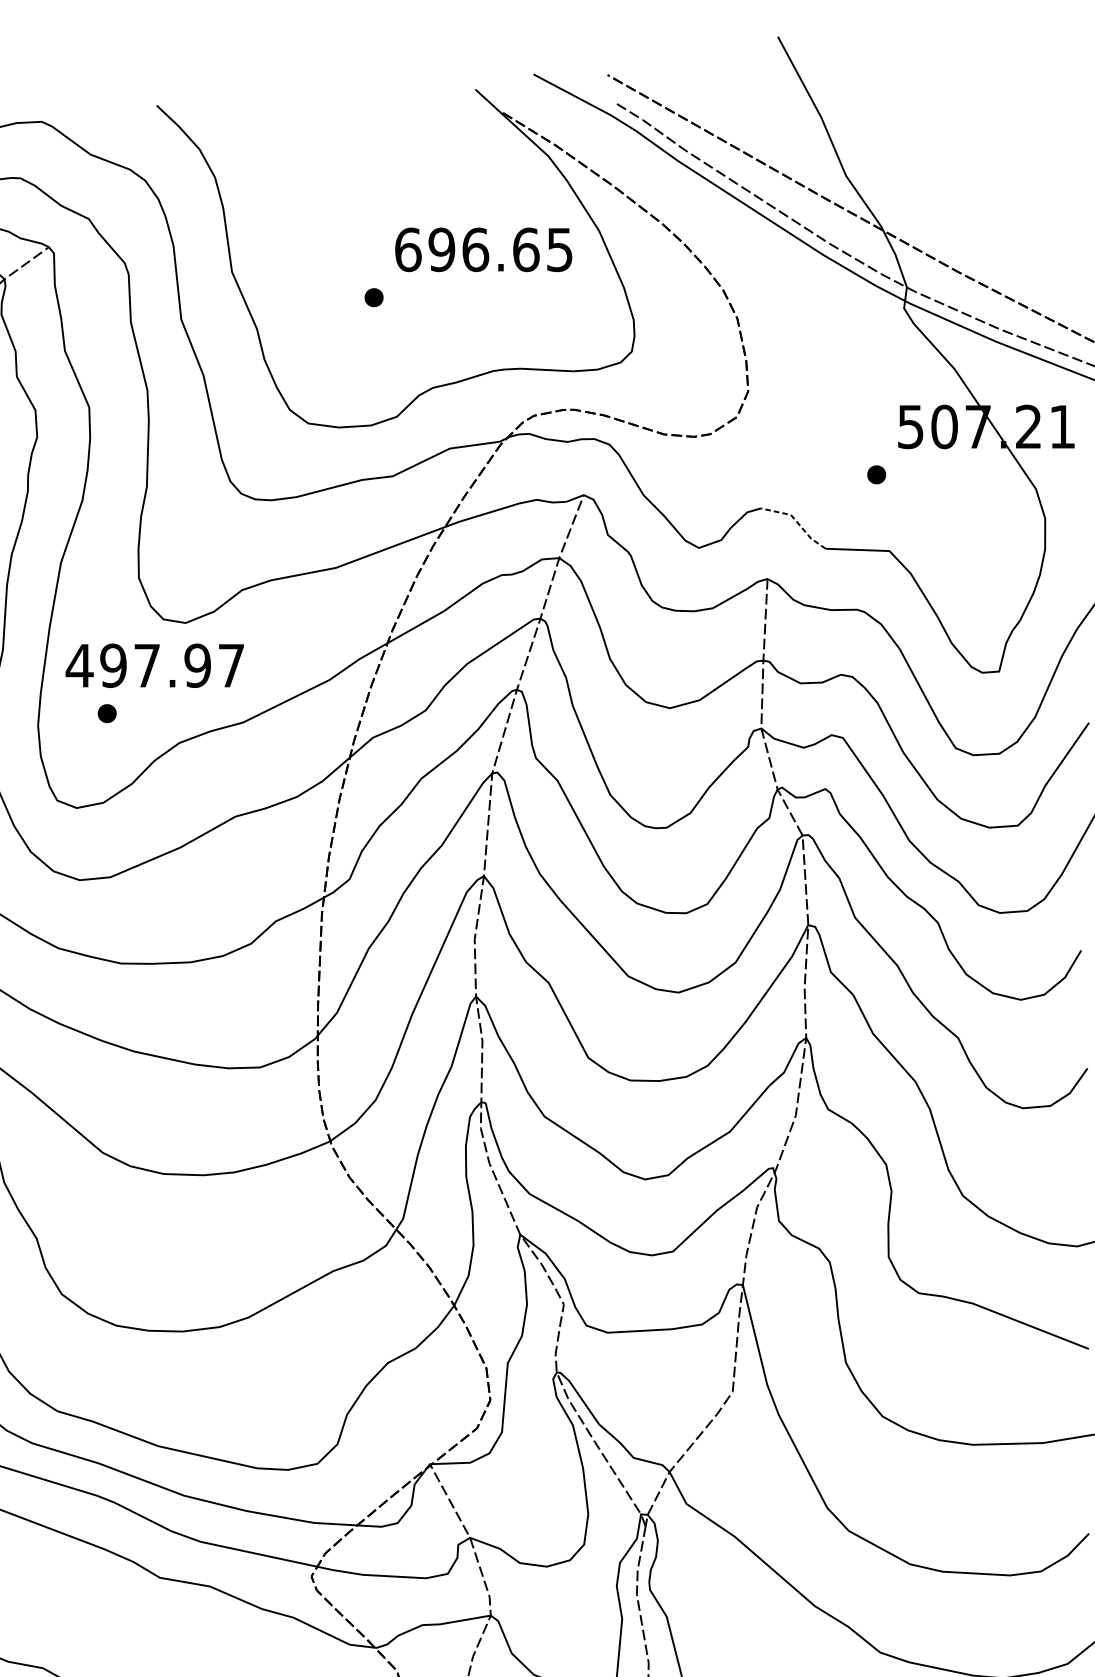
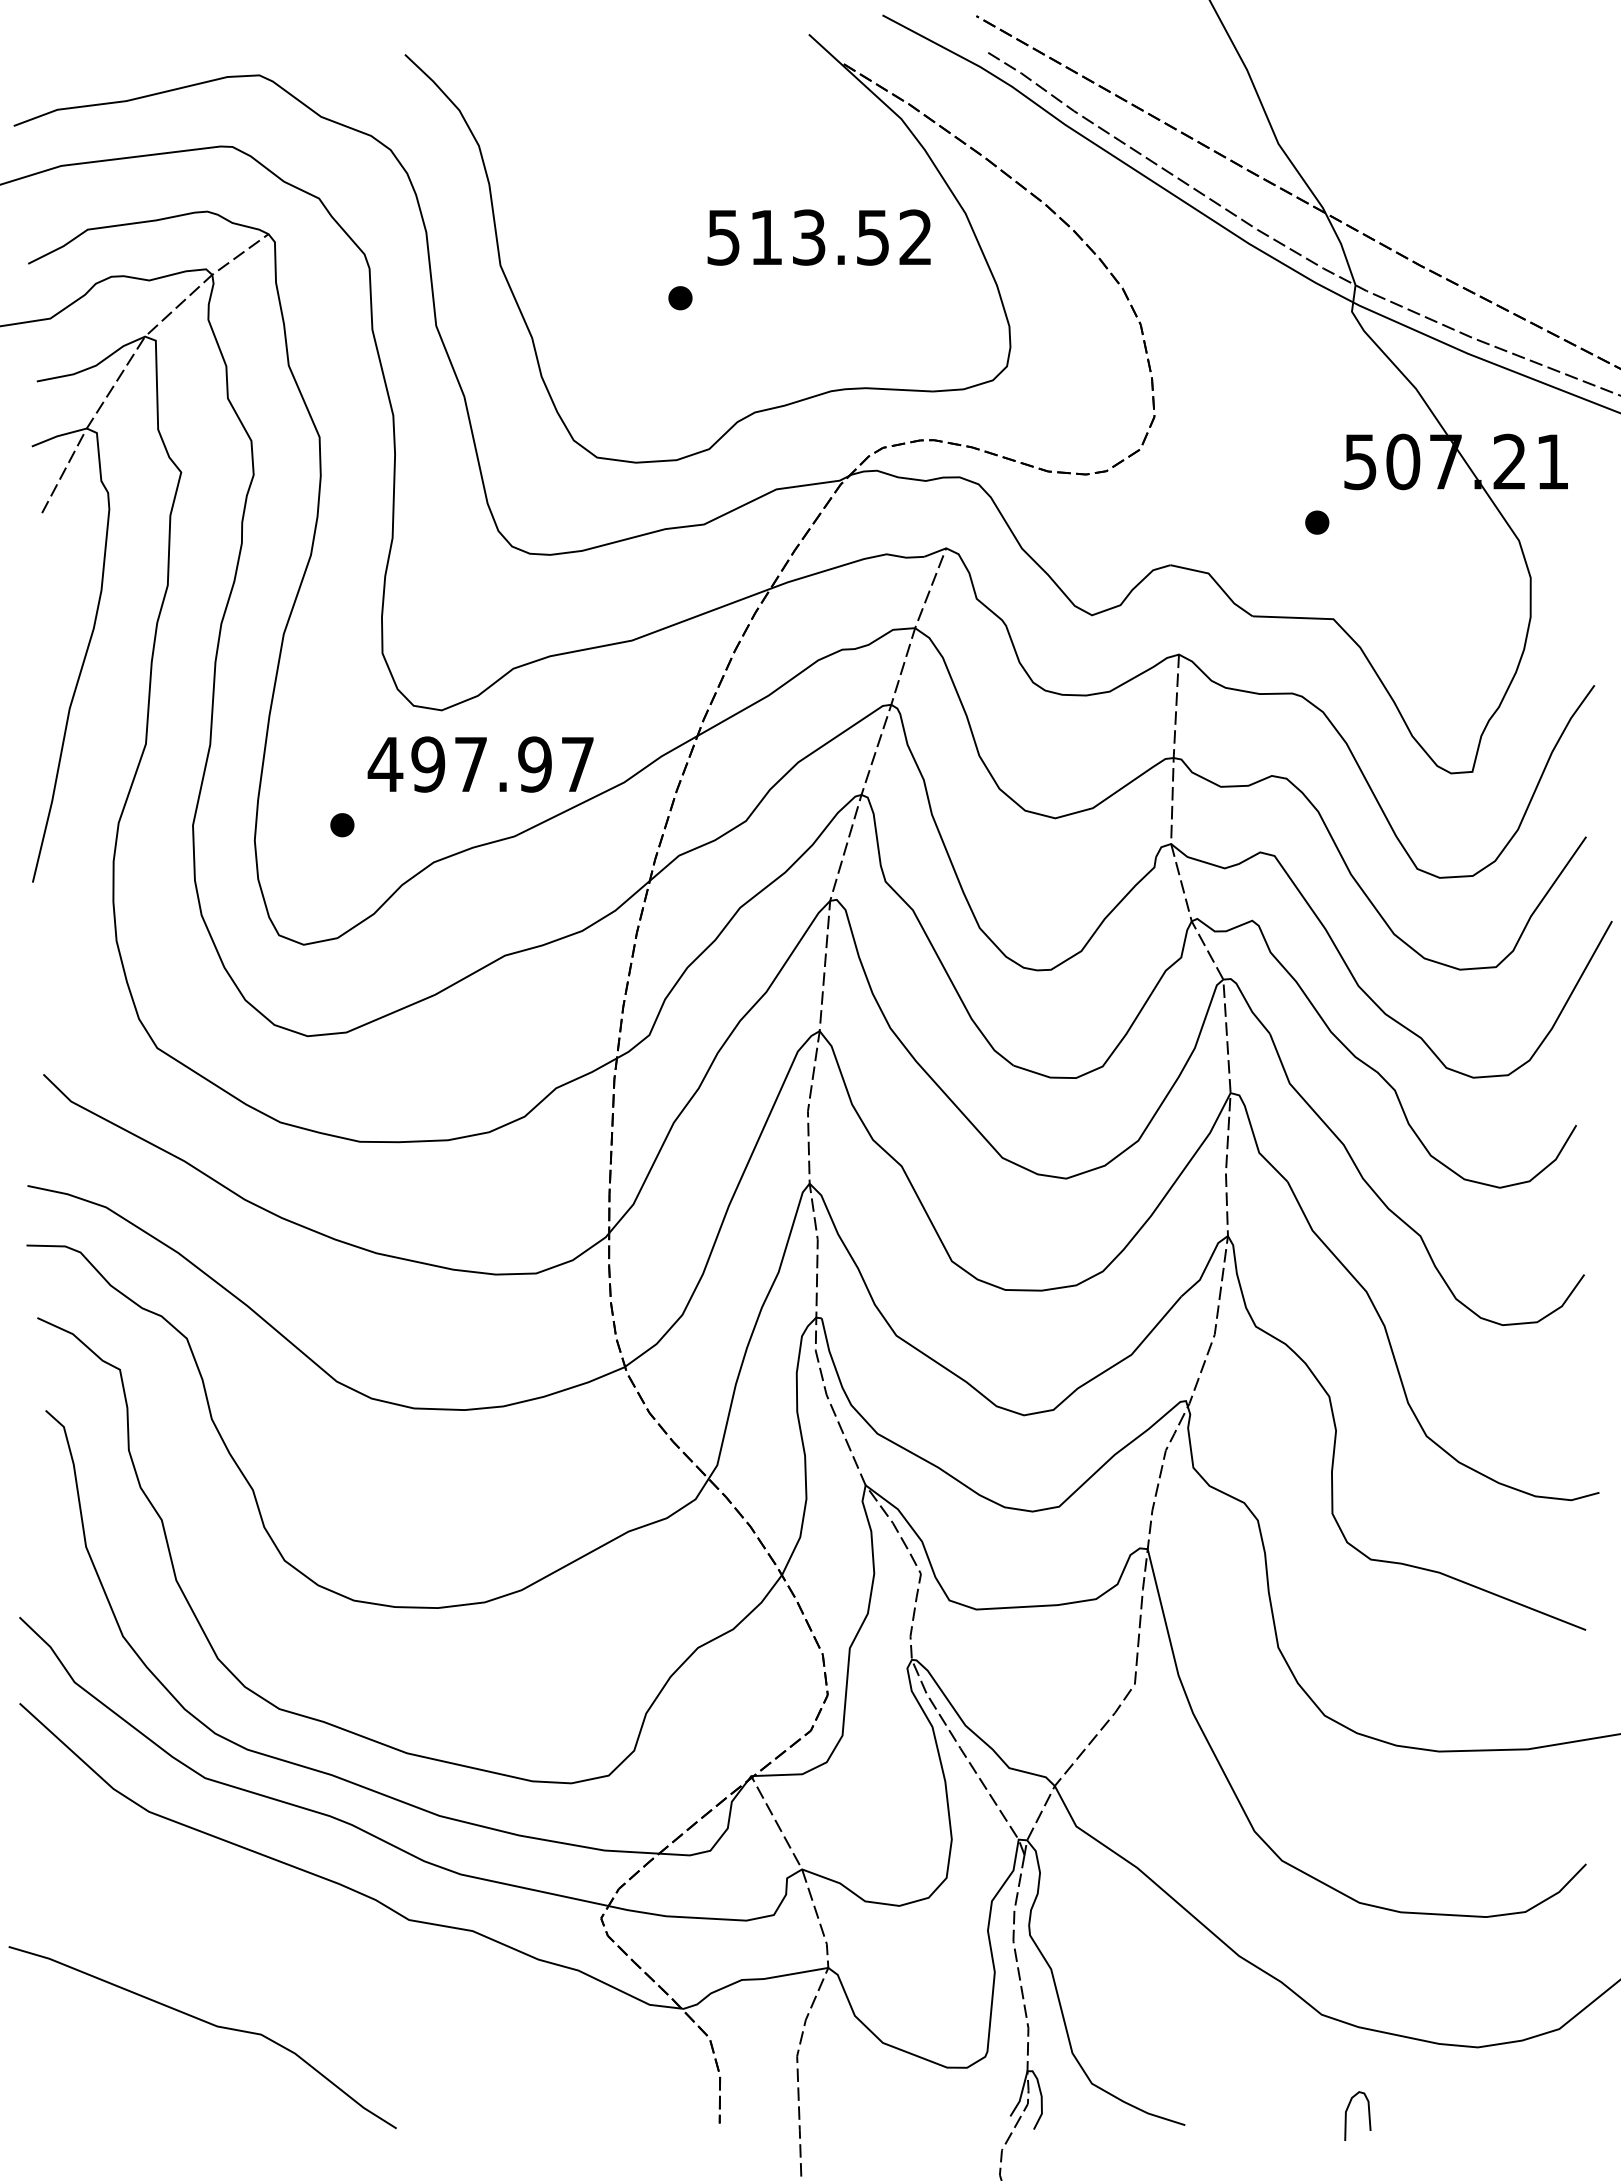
text: (483, 249) -> (819, 237), 696.65 -> 513.52
line: (797, 522) -> (1216, 582), dashed -> solid
text: (154, 665) -> (480, 764), moved

